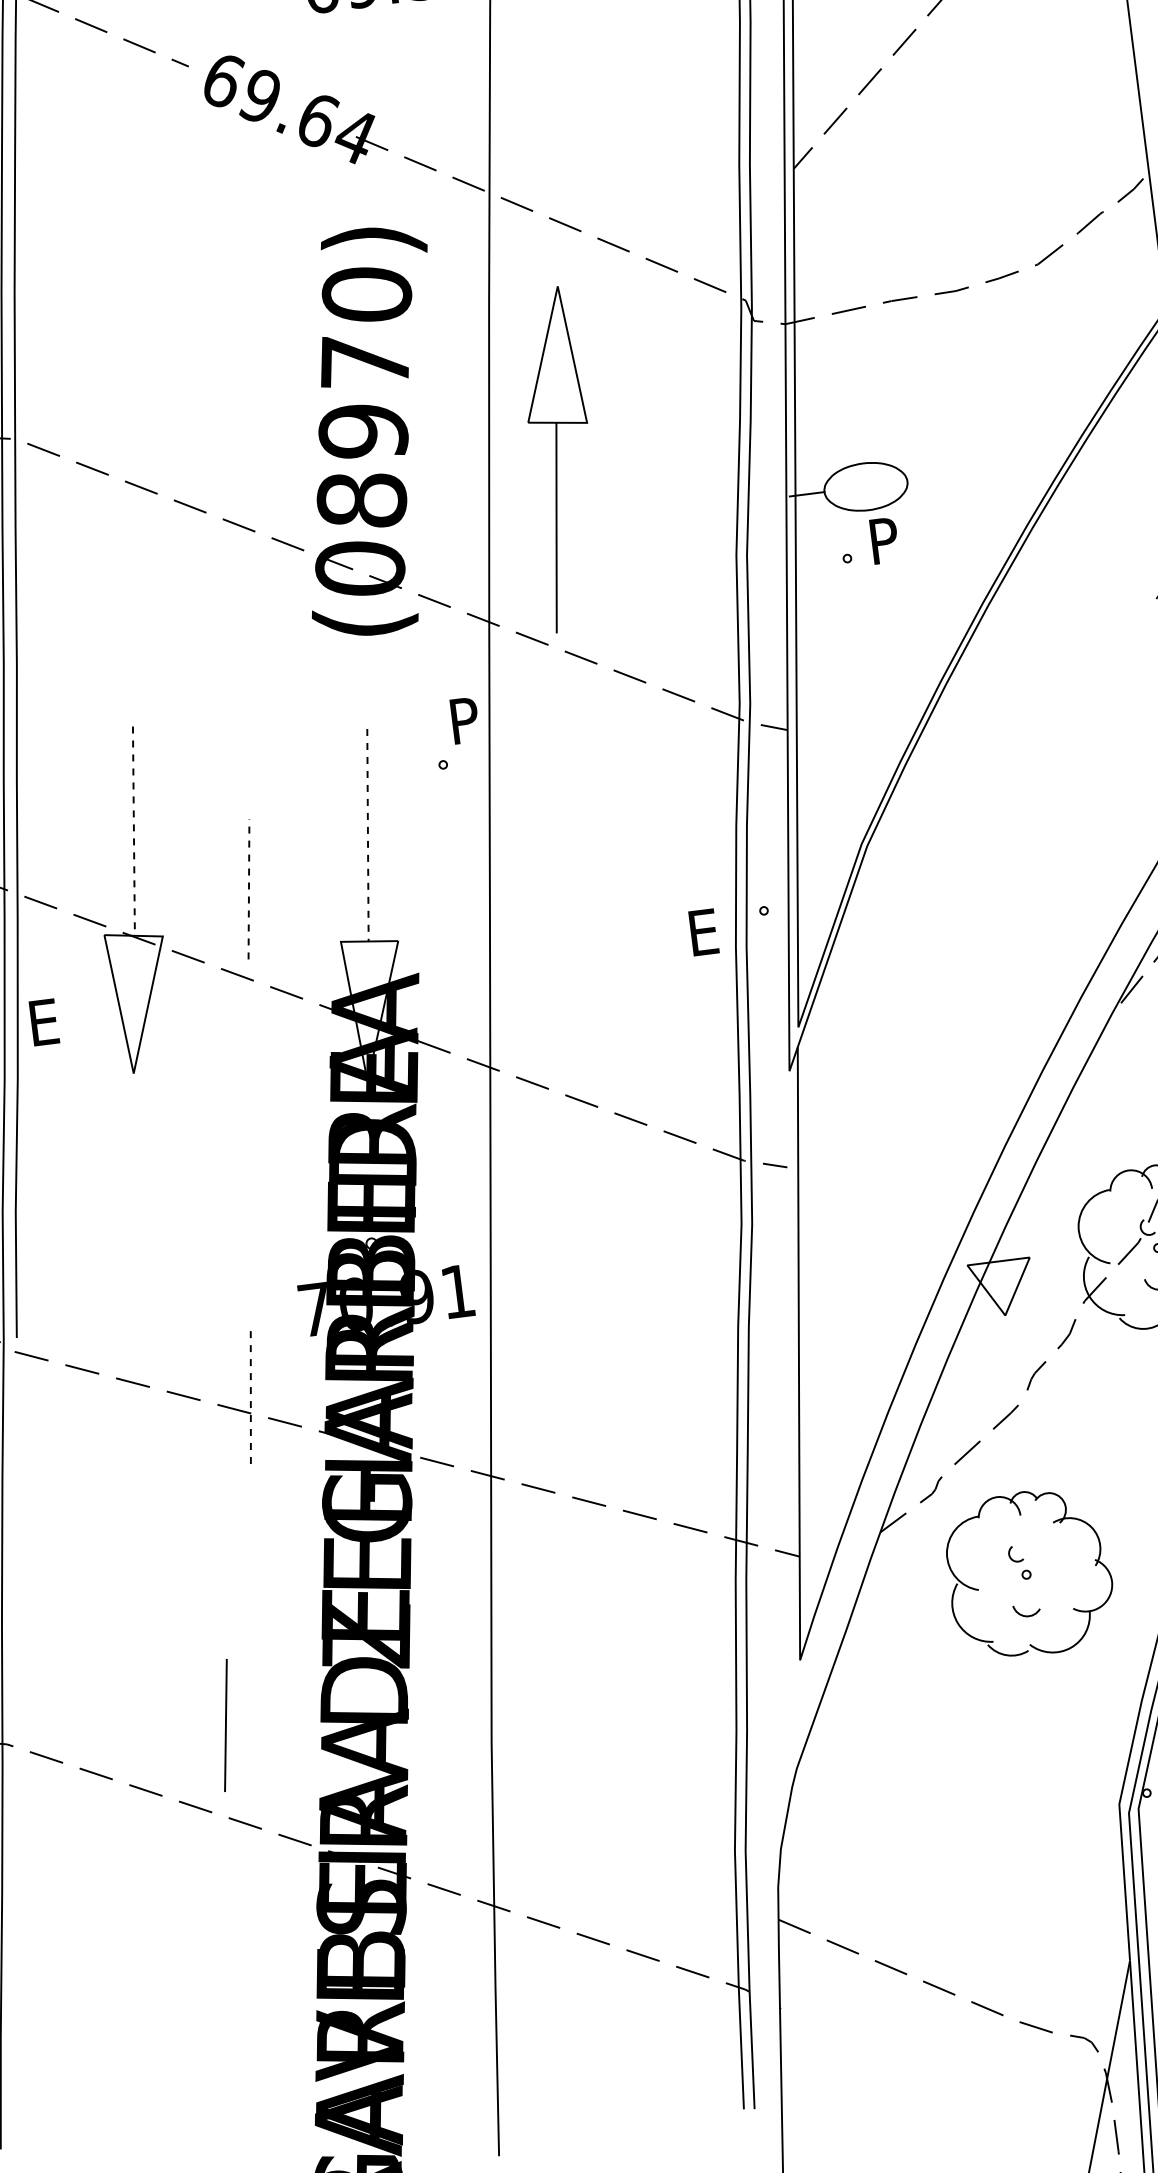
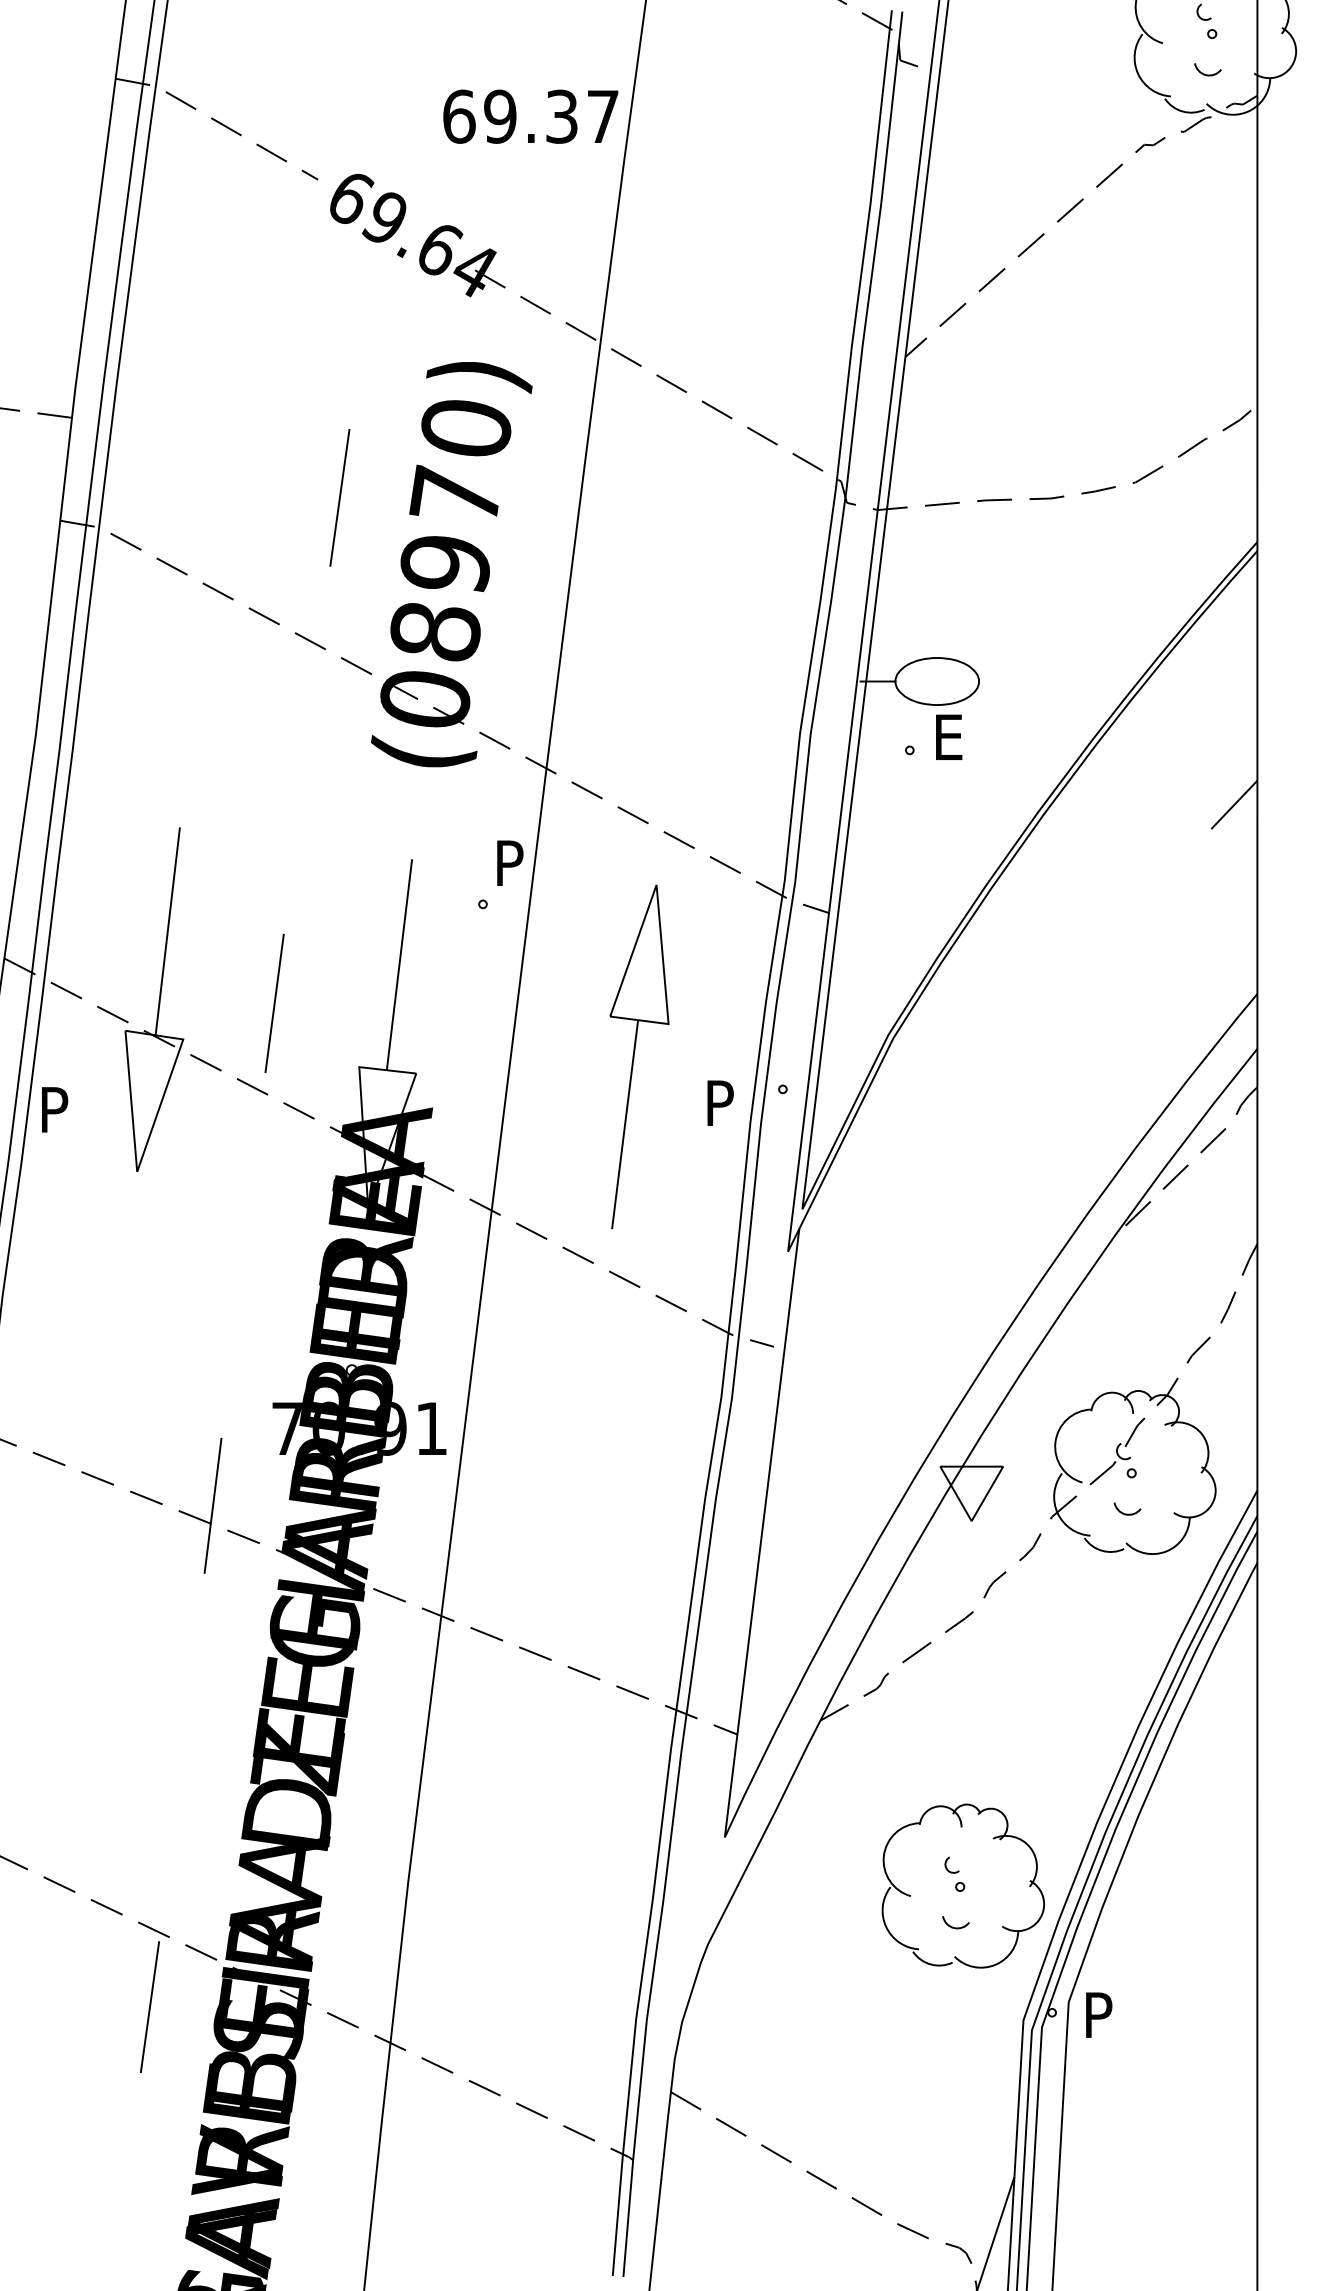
line: (249, 379) -> (339, 497), added
part: (562, 458) -> (639, 1056), moved
text: (887, 539) -> (951, 736), P -> E
line: (133, 831) -> (167, 931), dashed -> solid
line: (367, 834) -> (399, 964), dashed -> solid
line: (248, 889) -> (274, 1003), dashed -> solid
text: (706, 931) -> (723, 1102), E -> P
text: (46, 1021) -> (57, 1109), E -> P
line: (251, 1395) -> (213, 1505), dashed -> solid
part: (1028, 1573) -> (962, 1885), moved
line: (225, 1725) -> (149, 2007), moved

